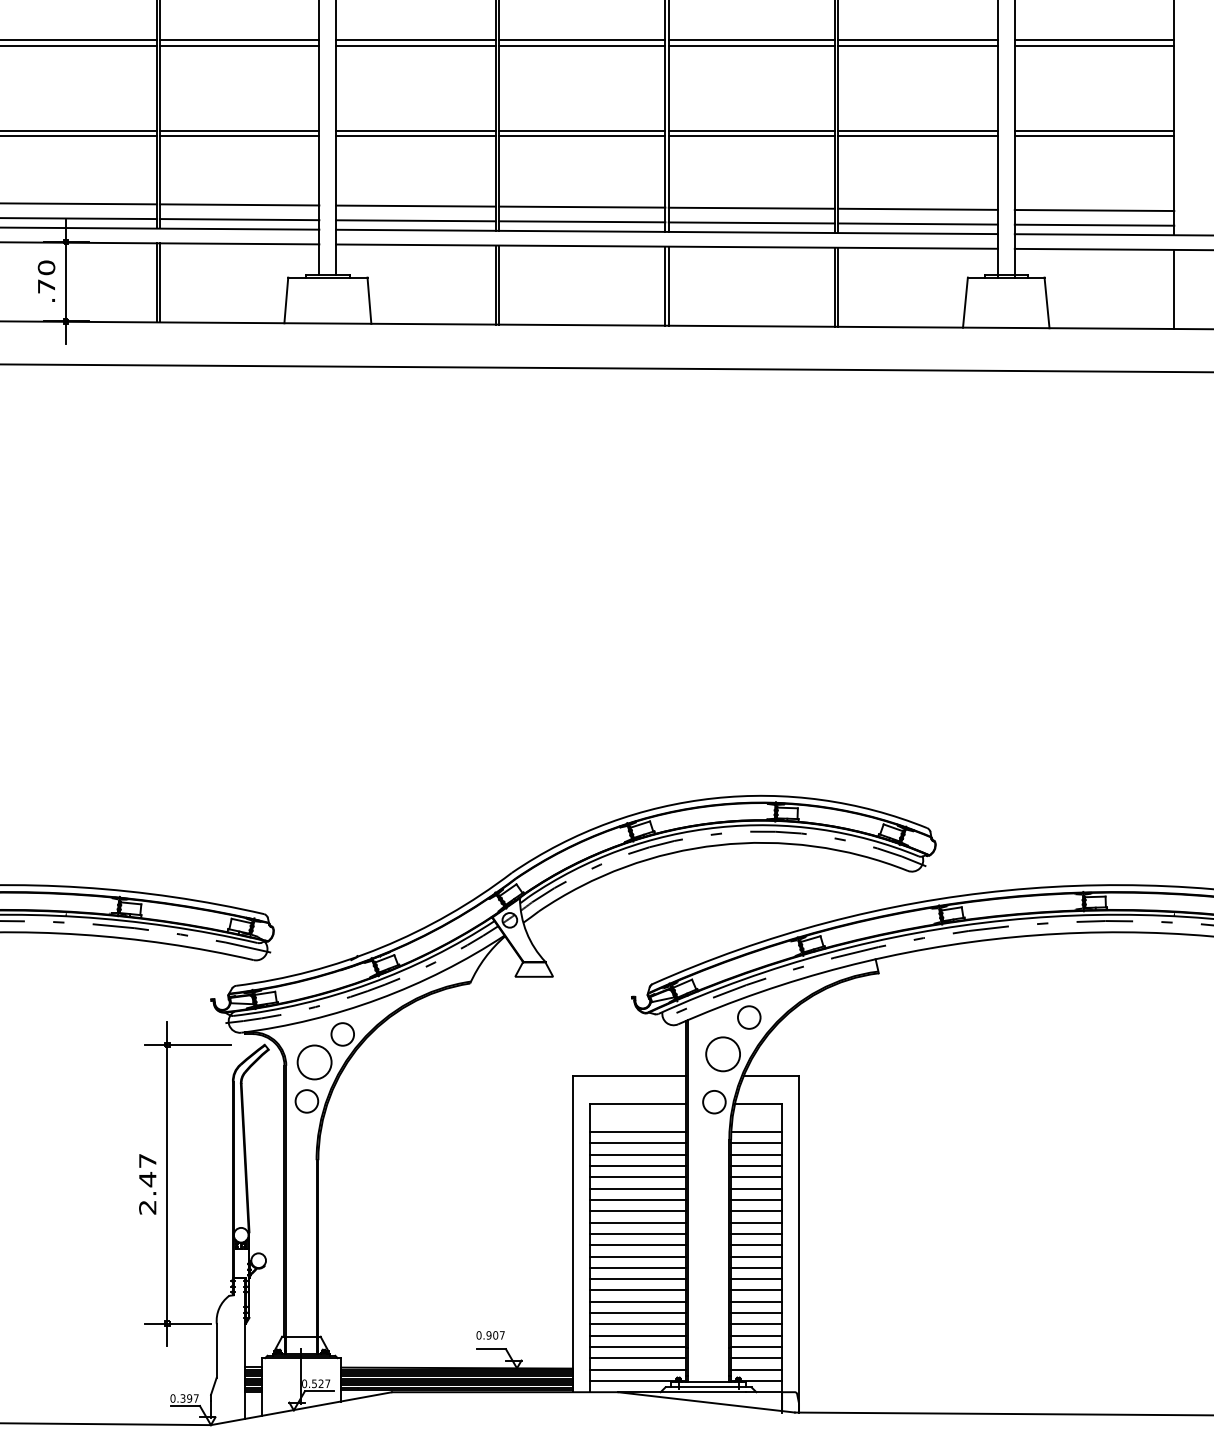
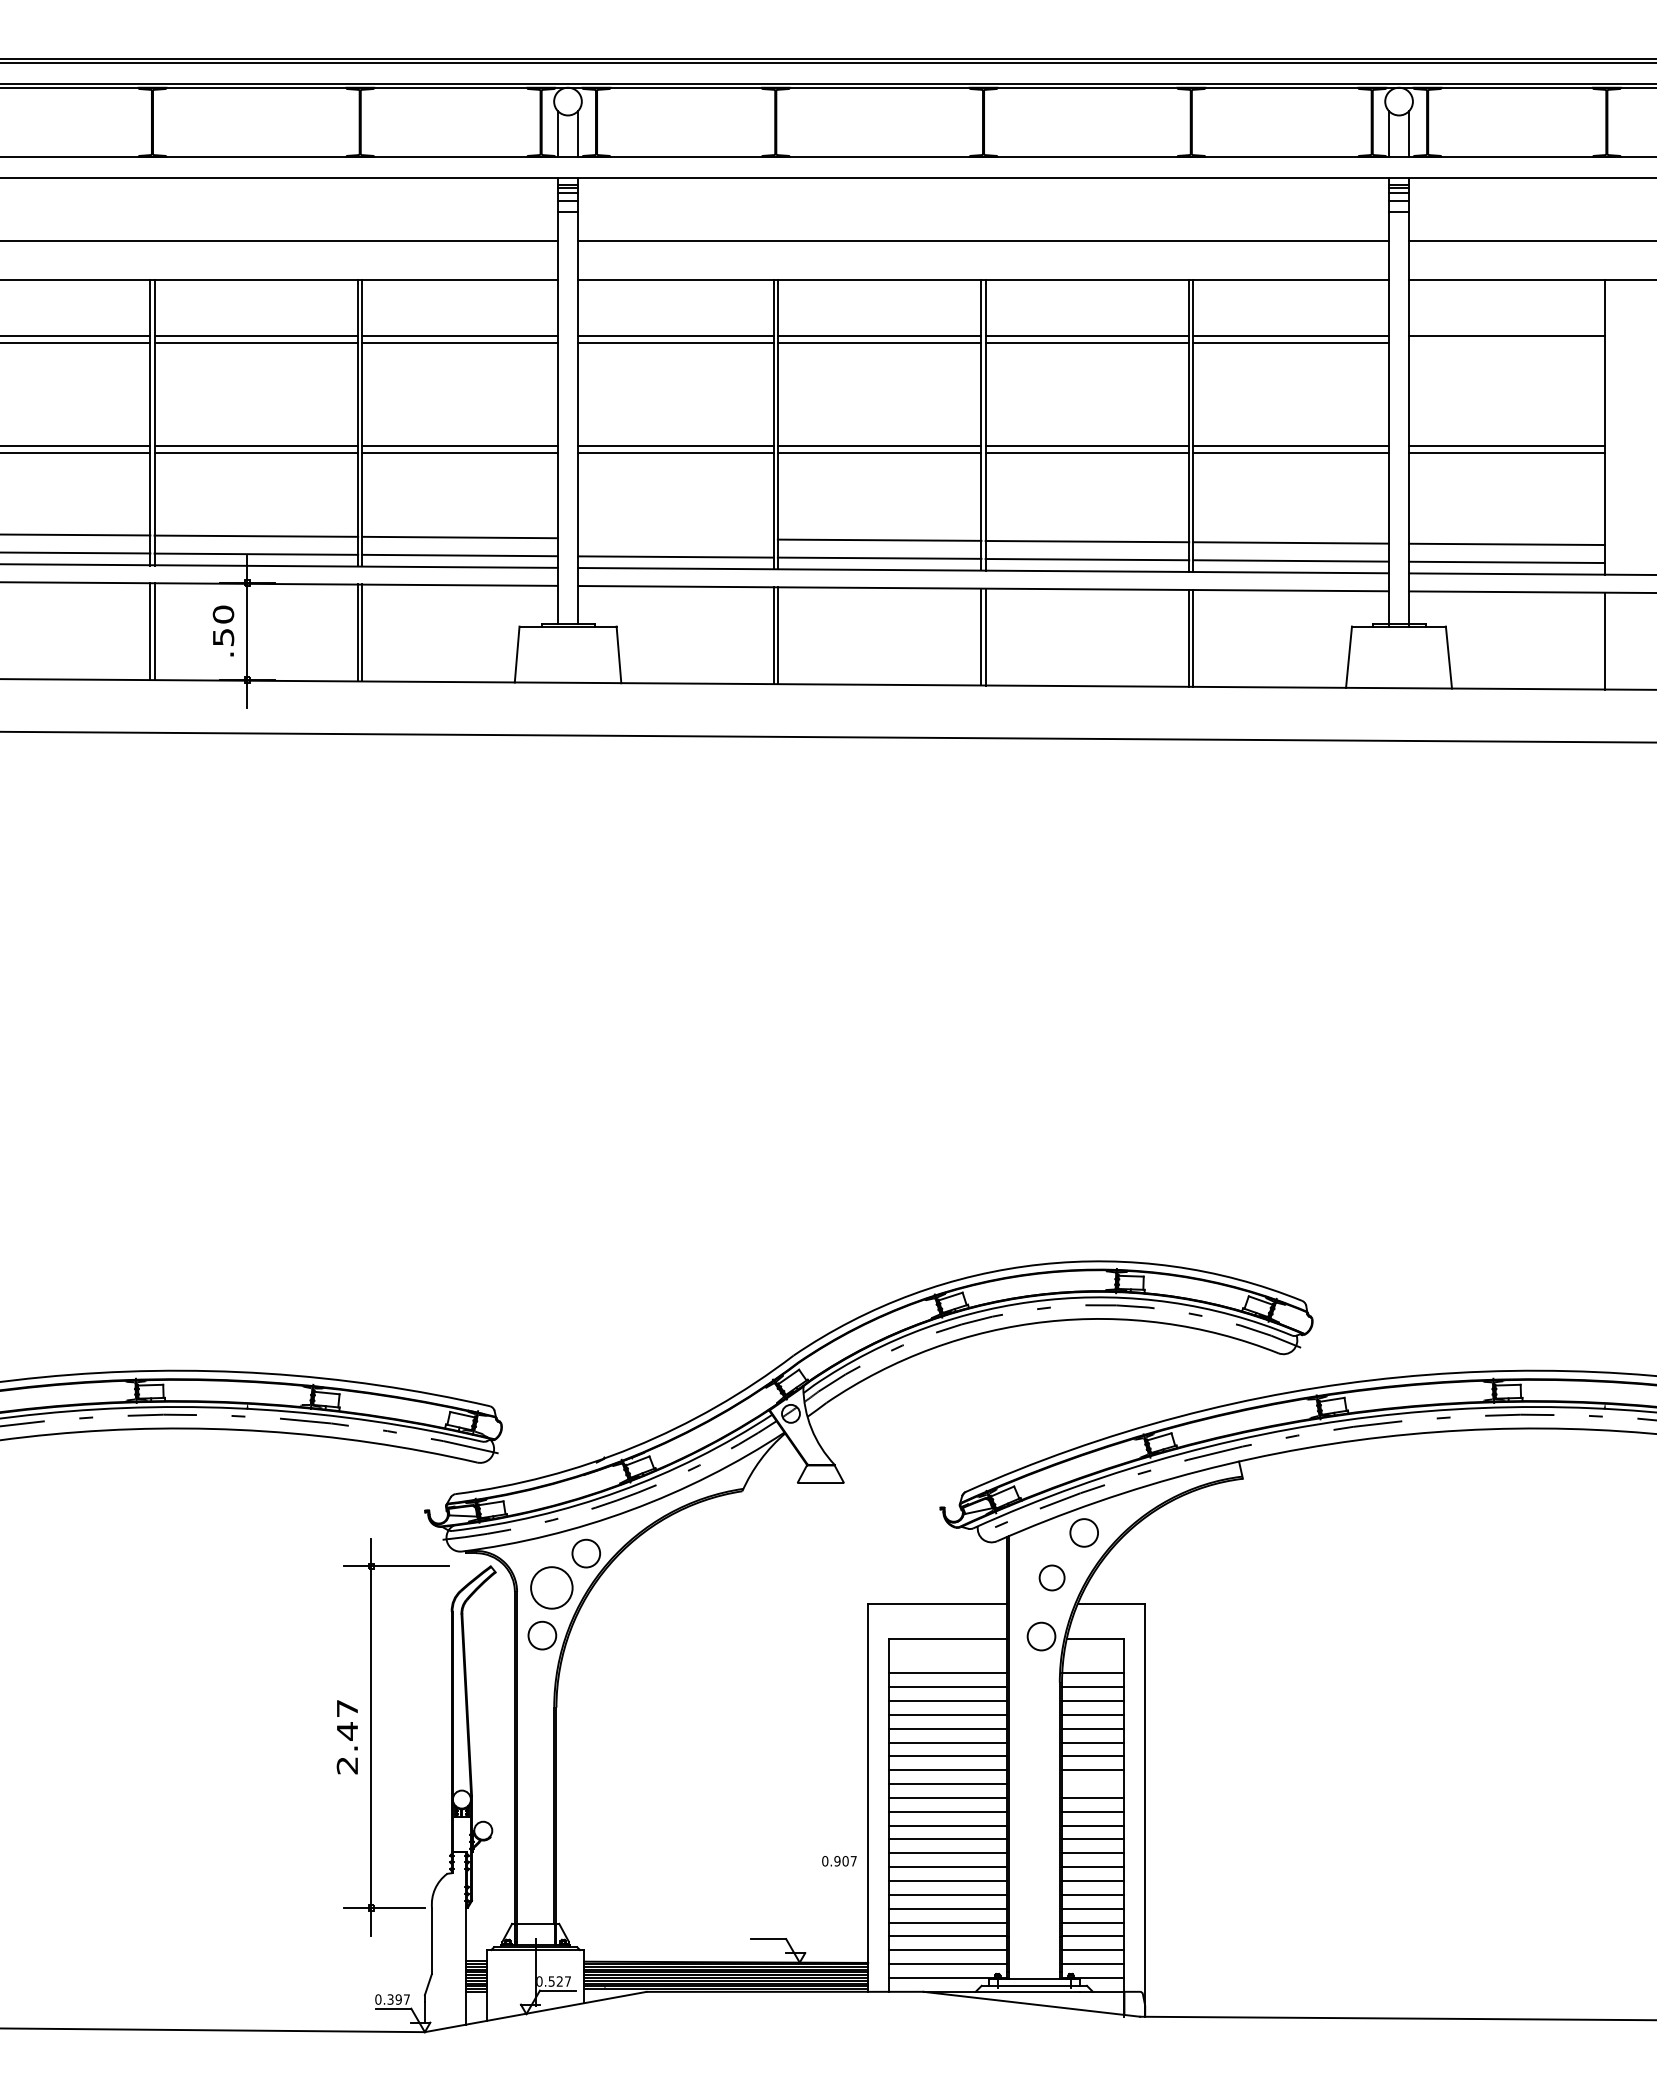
line: (1094, 45) -> (1506, 342), removed
line: (415, 205) -> (675, 538), removed
text: (46, 286) -> (223, 637), .70 -> .50
circle: (722, 1053) -> (1051, 1577), size x0.6
line: (756, 1222) -> (1093, 1784), removed
text: (490, 1335) -> (839, 1861), moved

